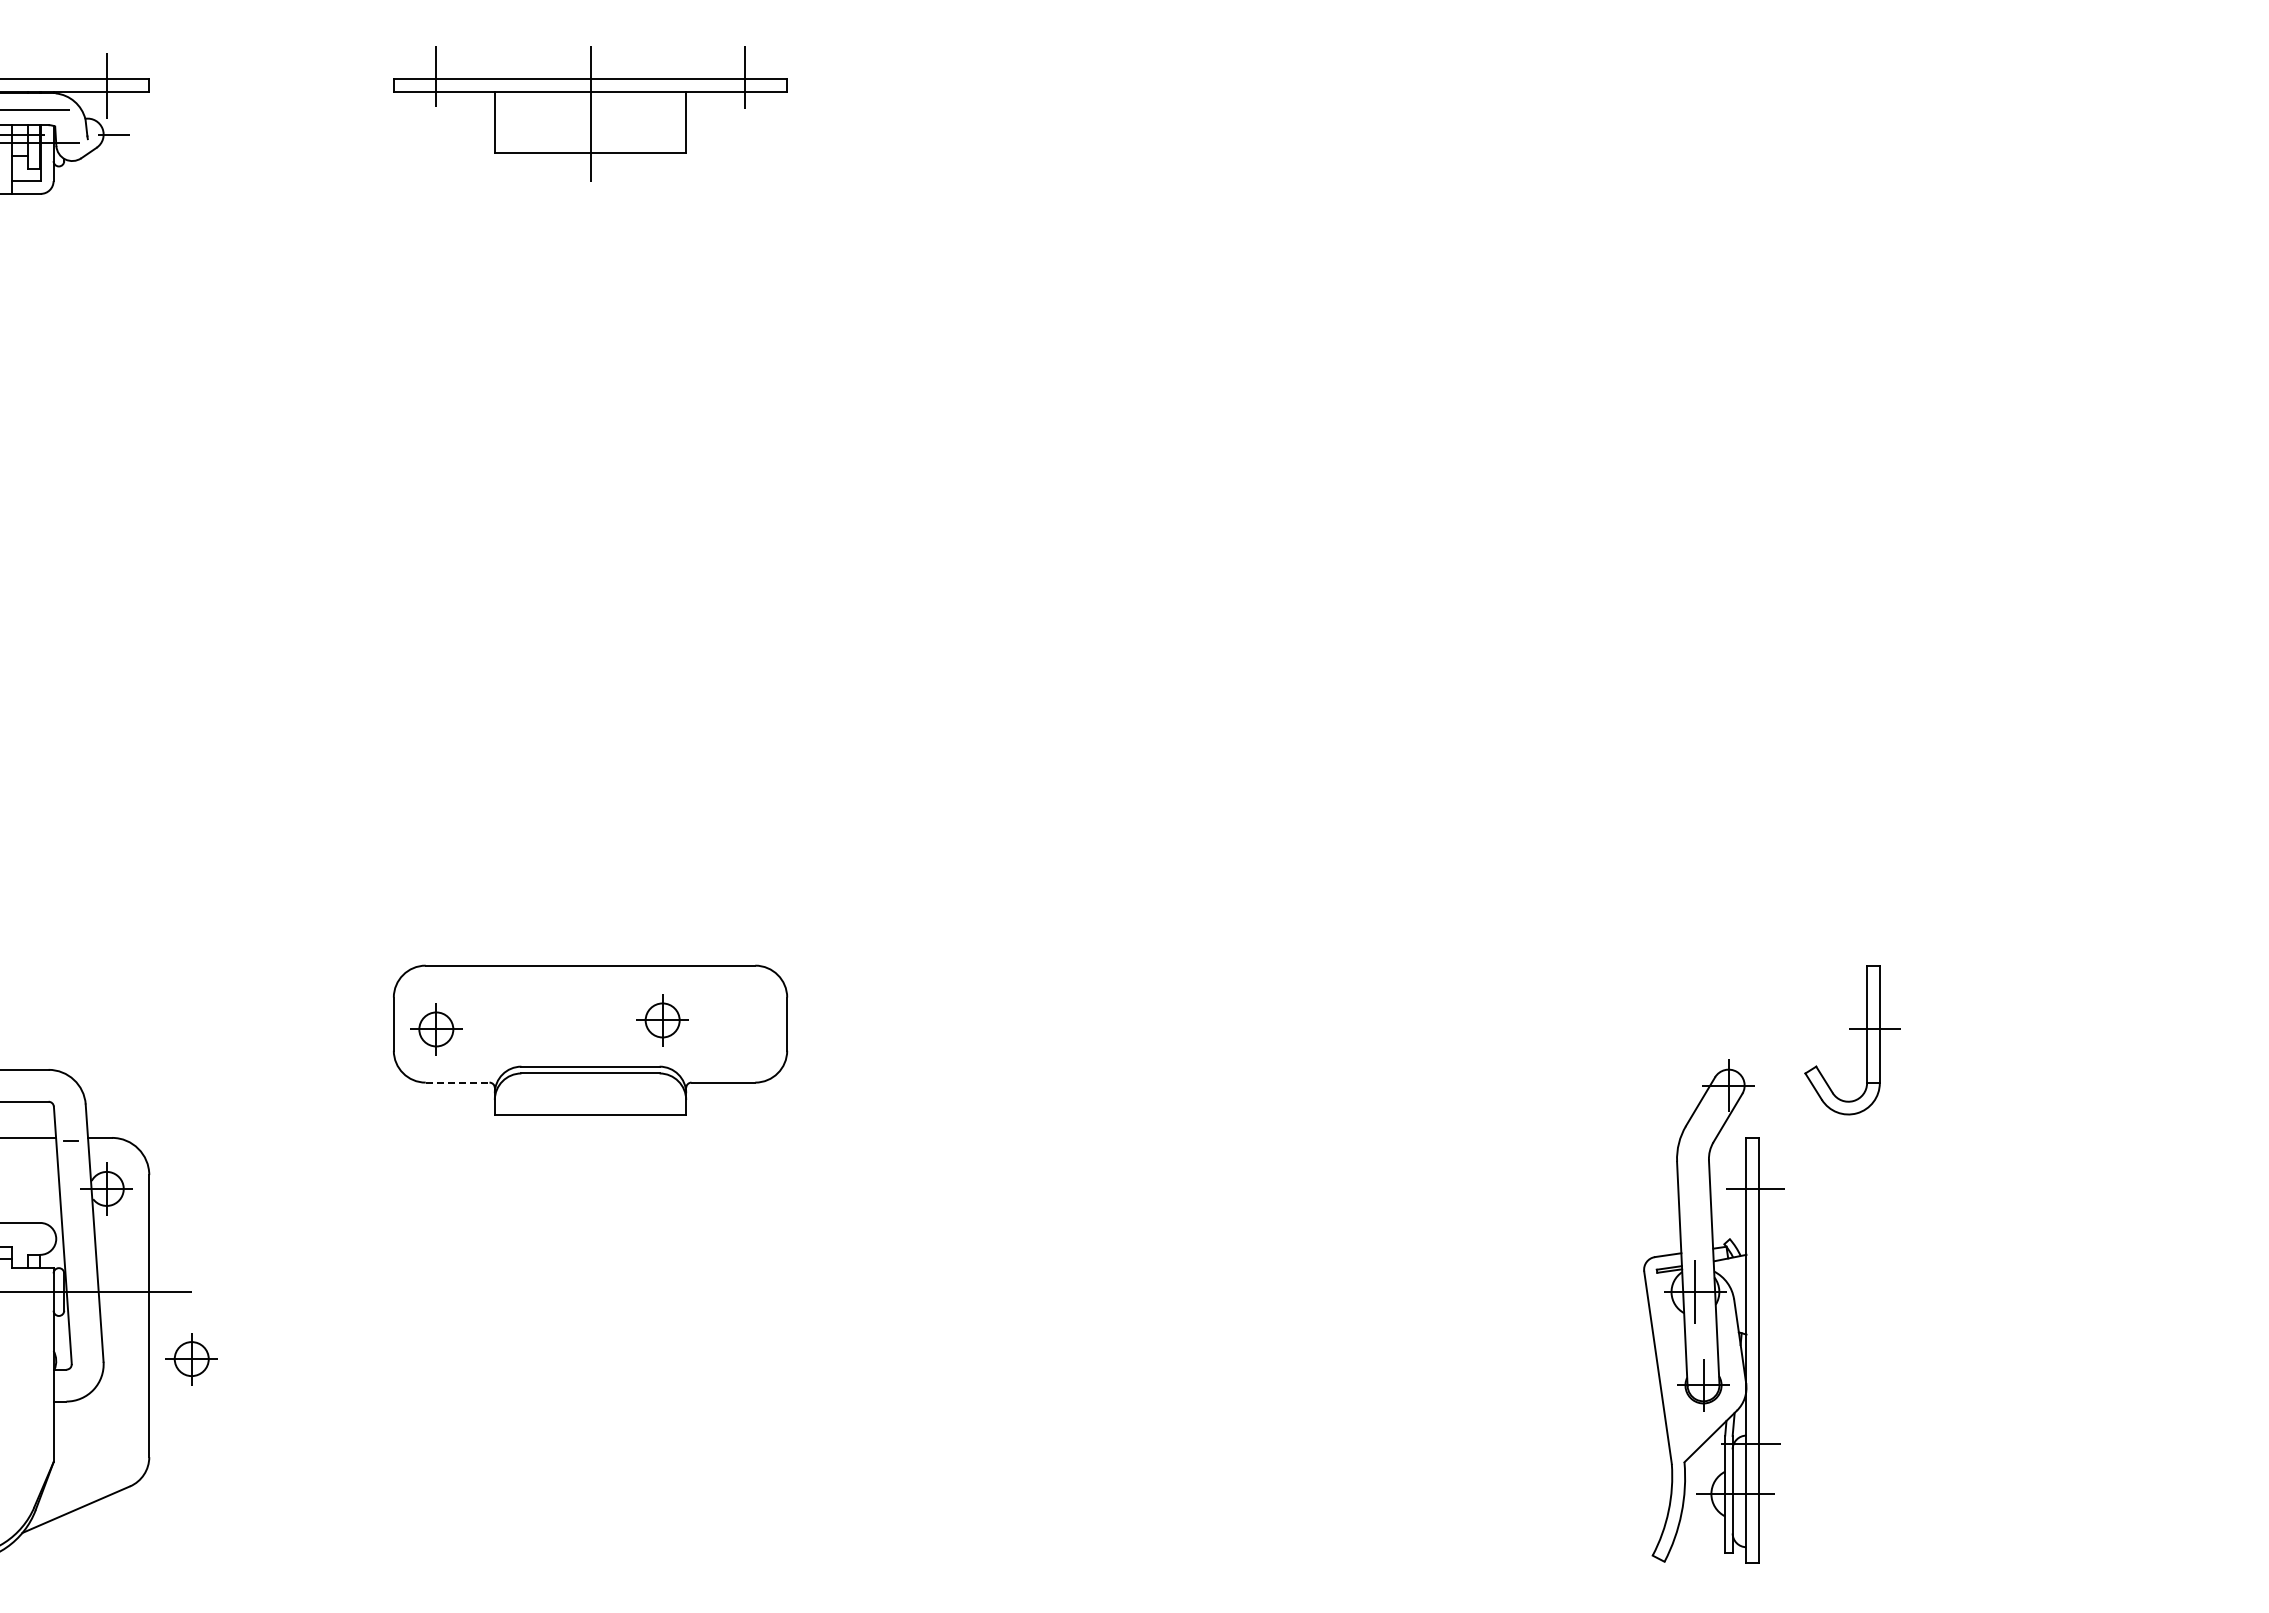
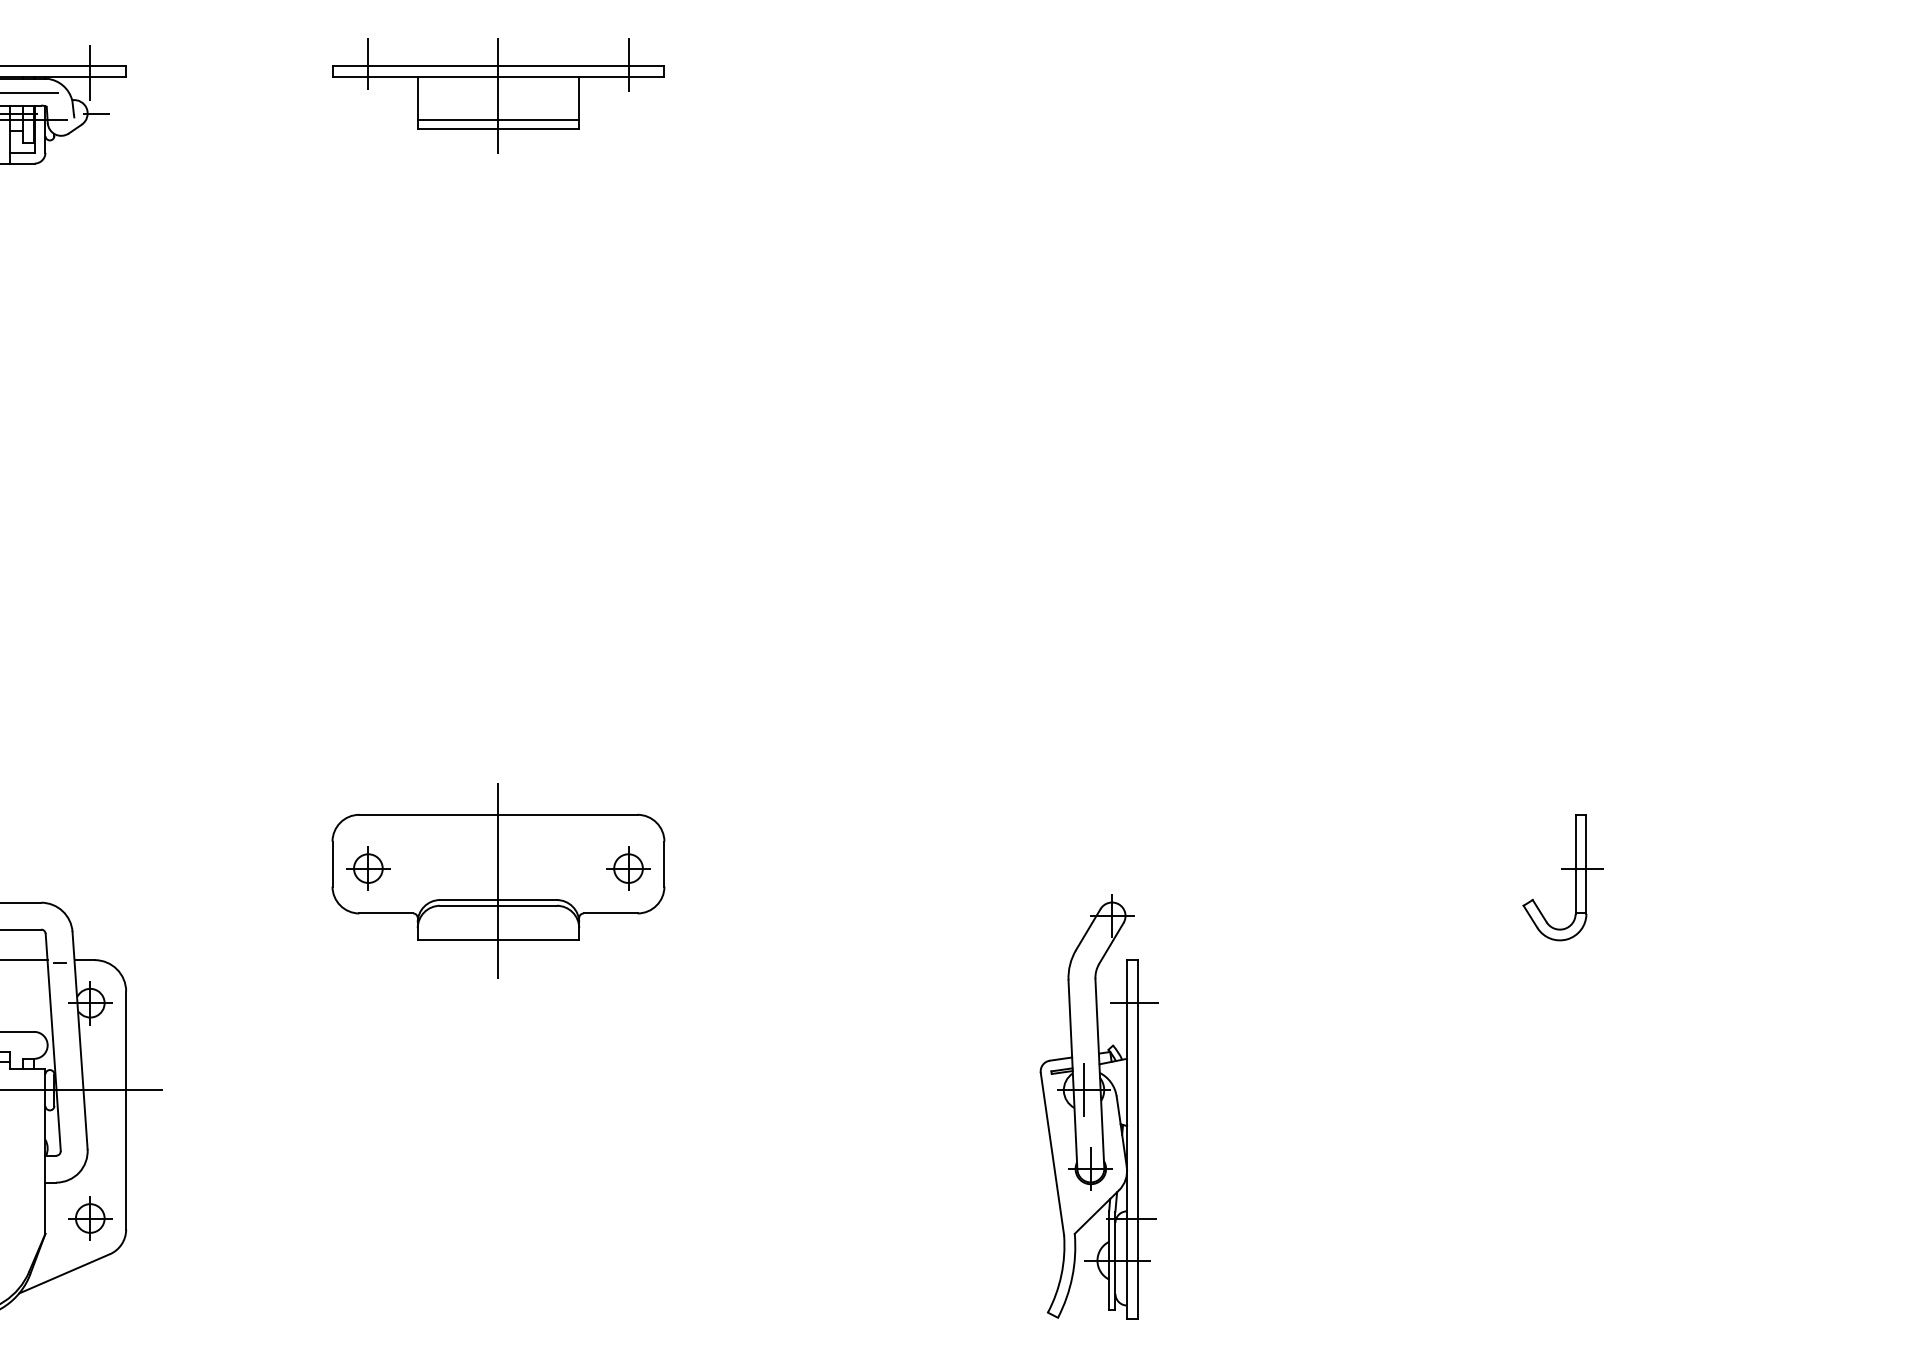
line: (590, 142) -> (498, 120), added
part: (662, 1020) -> (628, 868), moved
line: (590, 1043) -> (498, 880), added
line: (457, 1082) -> (386, 913), dashed -> solid
part: (1713, 1311) -> (1099, 1106), moved
part: (191, 1359) -> (90, 1218), moved

